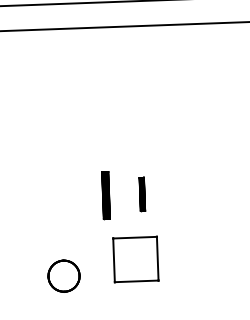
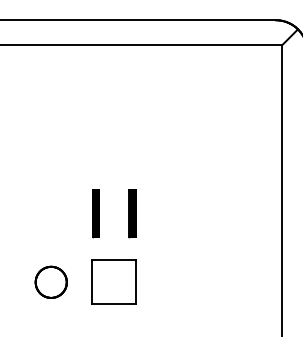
part: (142, 194) -> (132, 213), size x1.43
part: (135, 258) -> (113, 281), moved
part: (63, 275) -> (50, 281), moved

